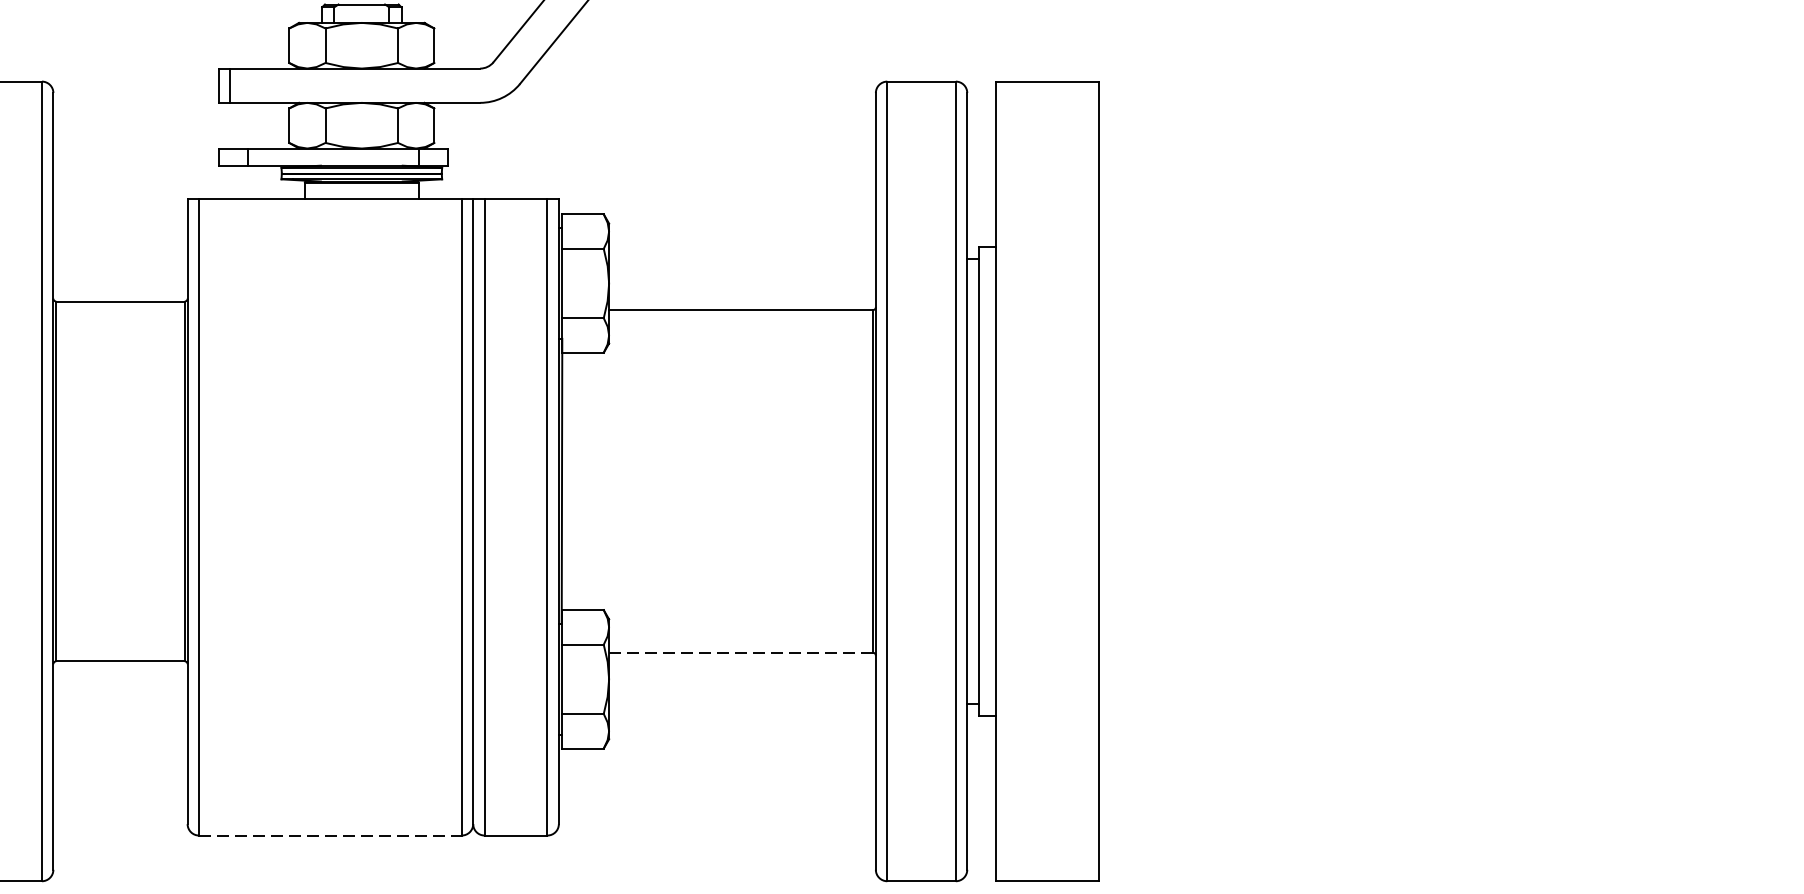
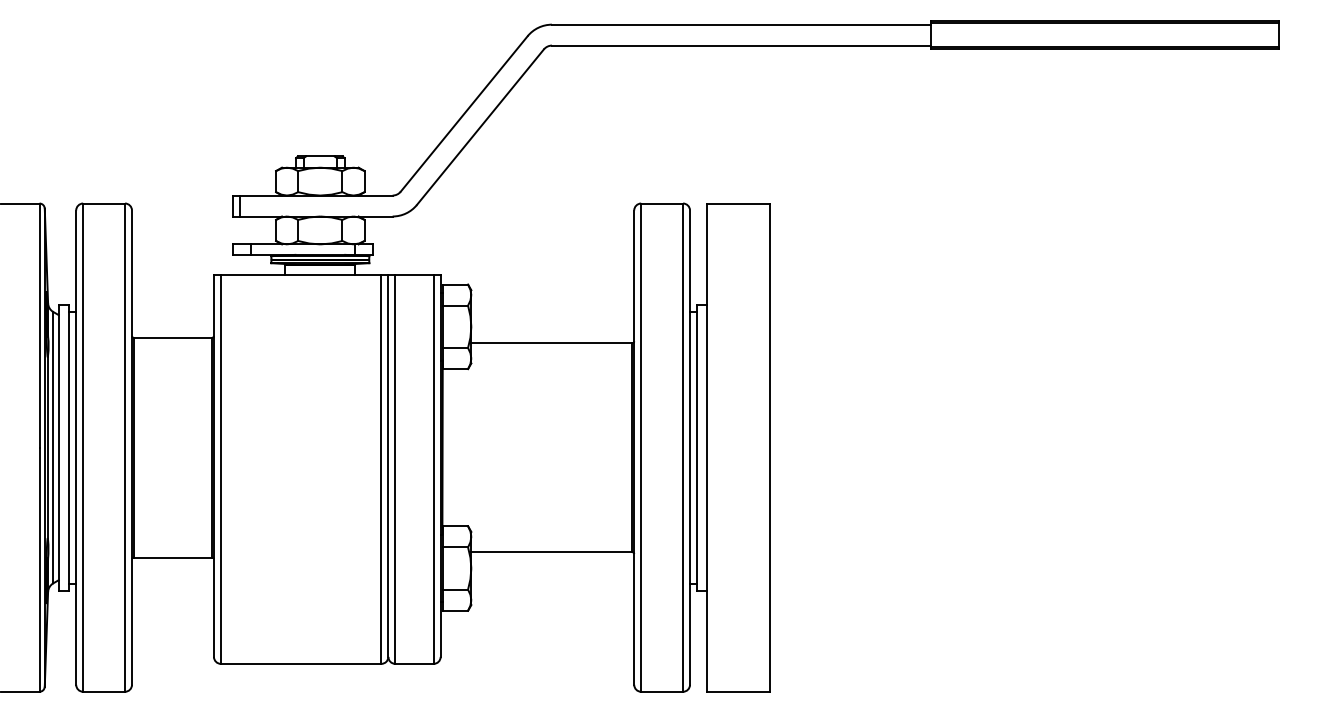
line: (740, 653) -> (551, 552), dashed -> solid
line: (330, 834) -> (301, 663), dashed -> solid

